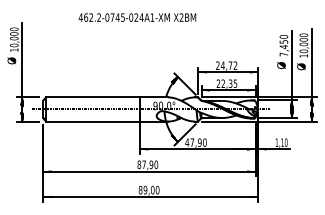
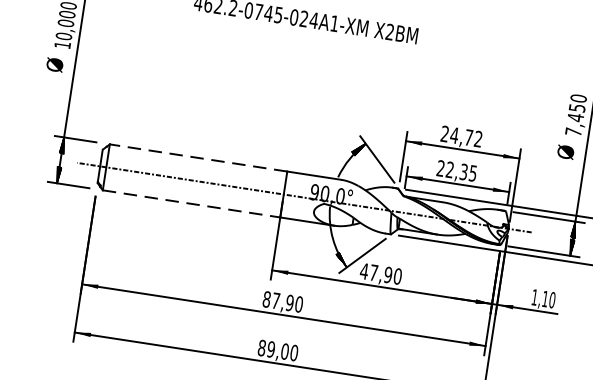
line: (93, 97) -> (199, 158), solid -> dashed
line: (93, 121) -> (192, 203), solid -> dashed

